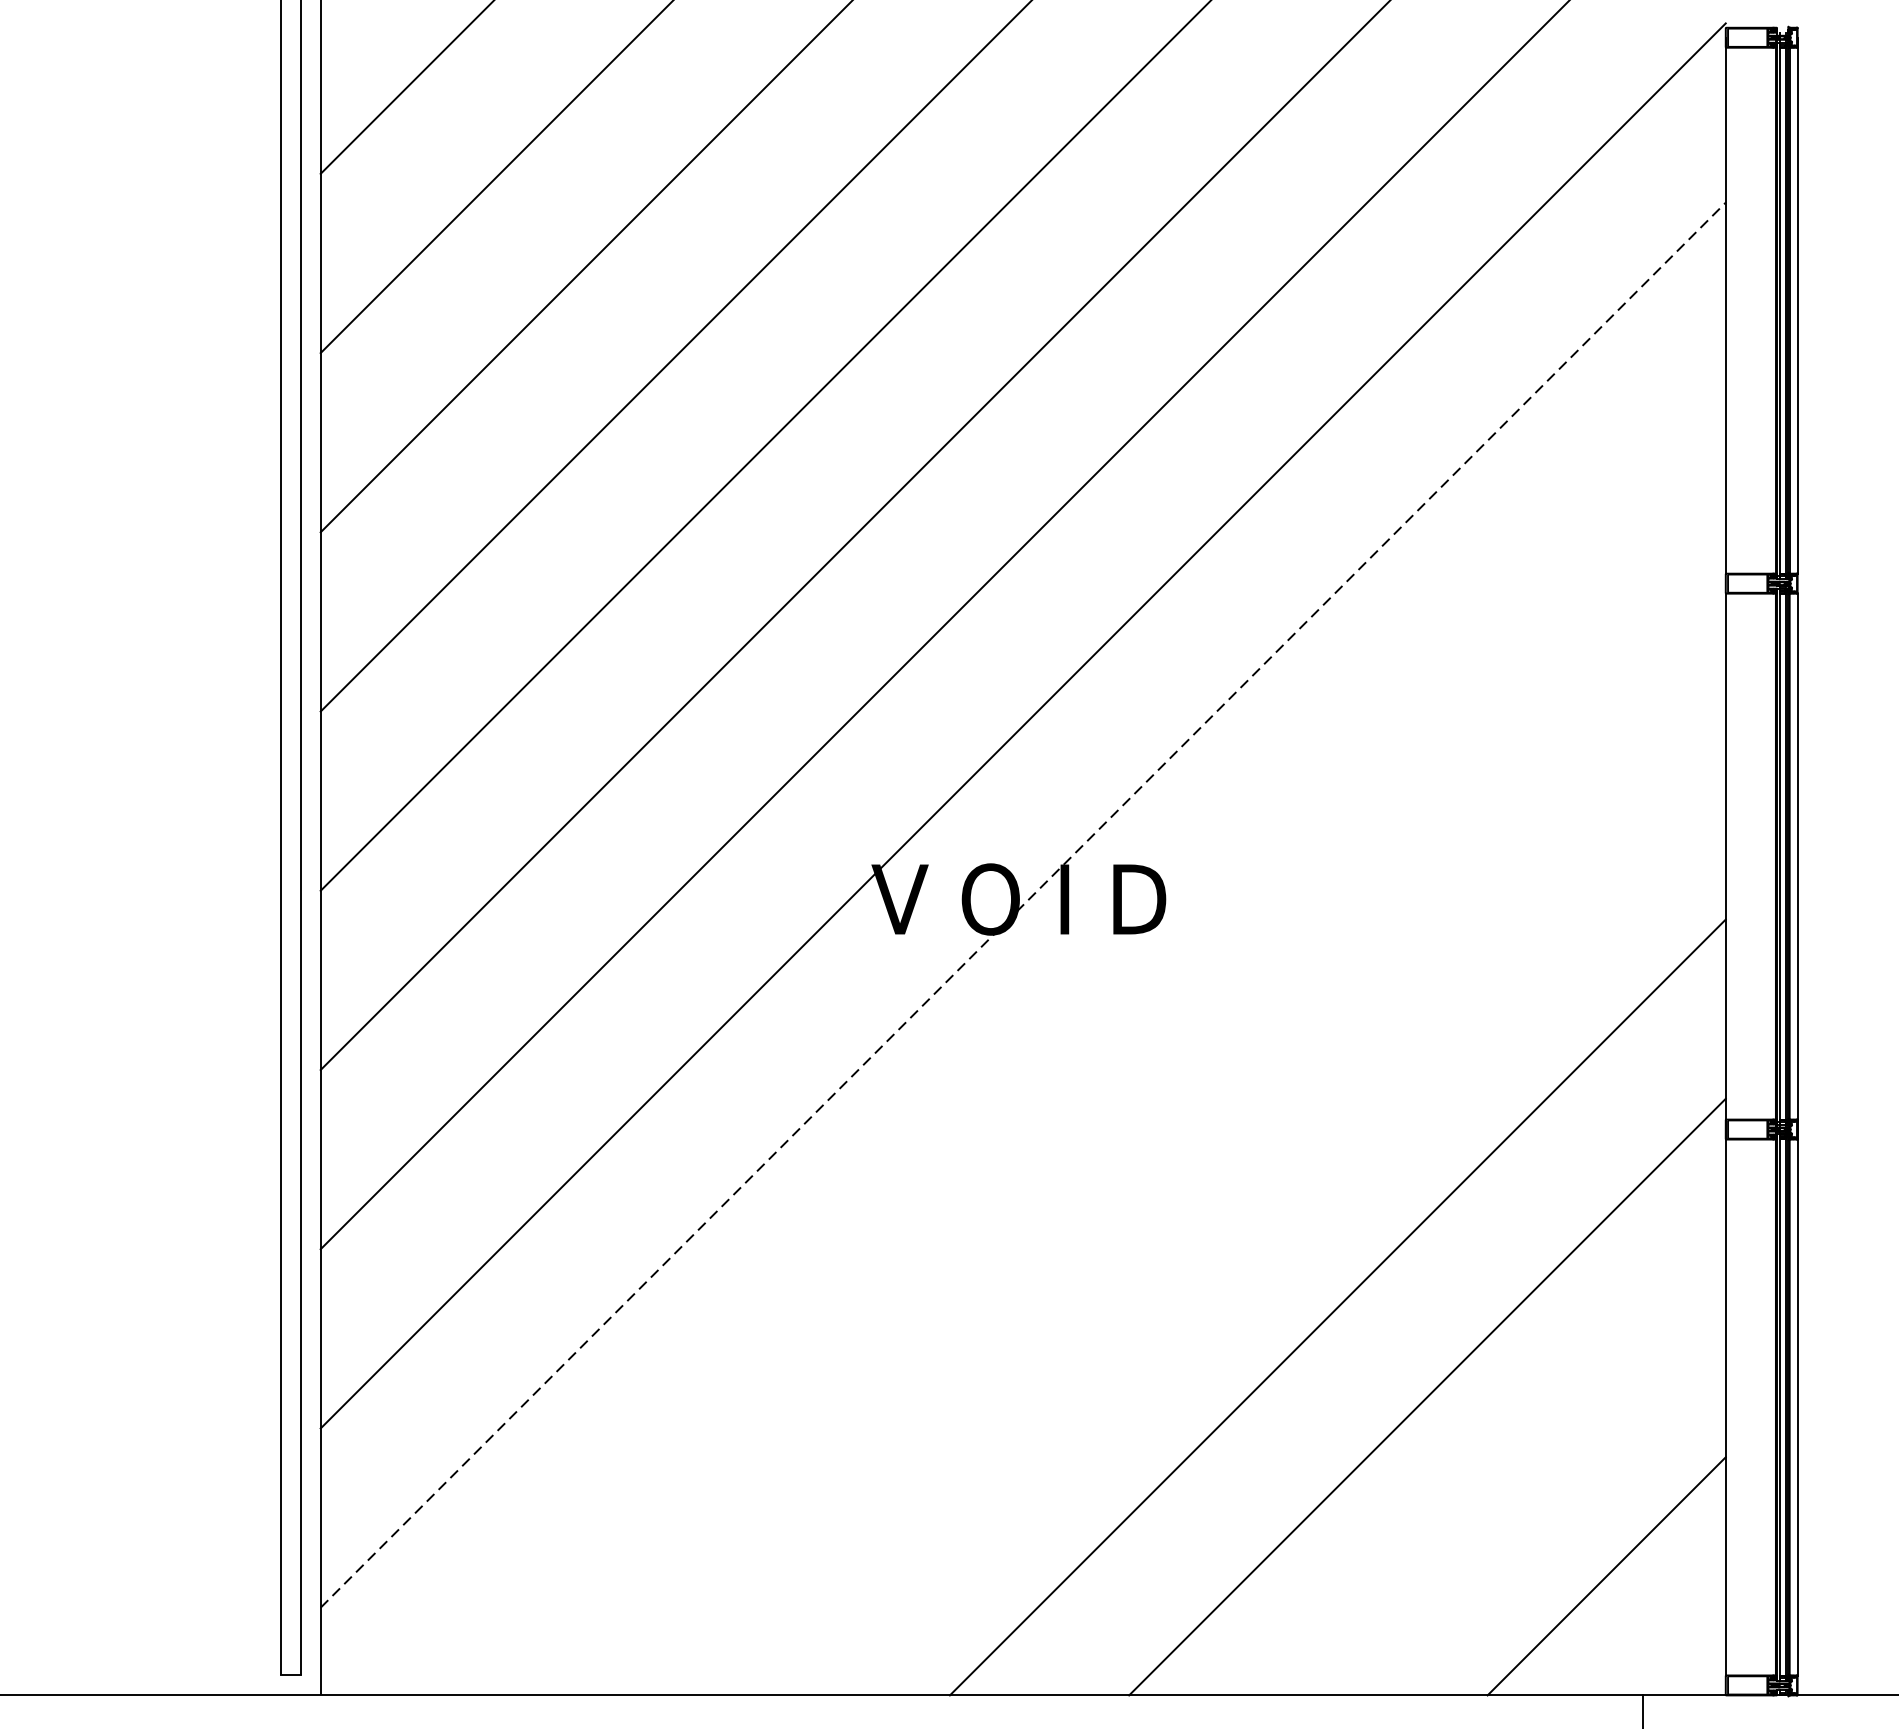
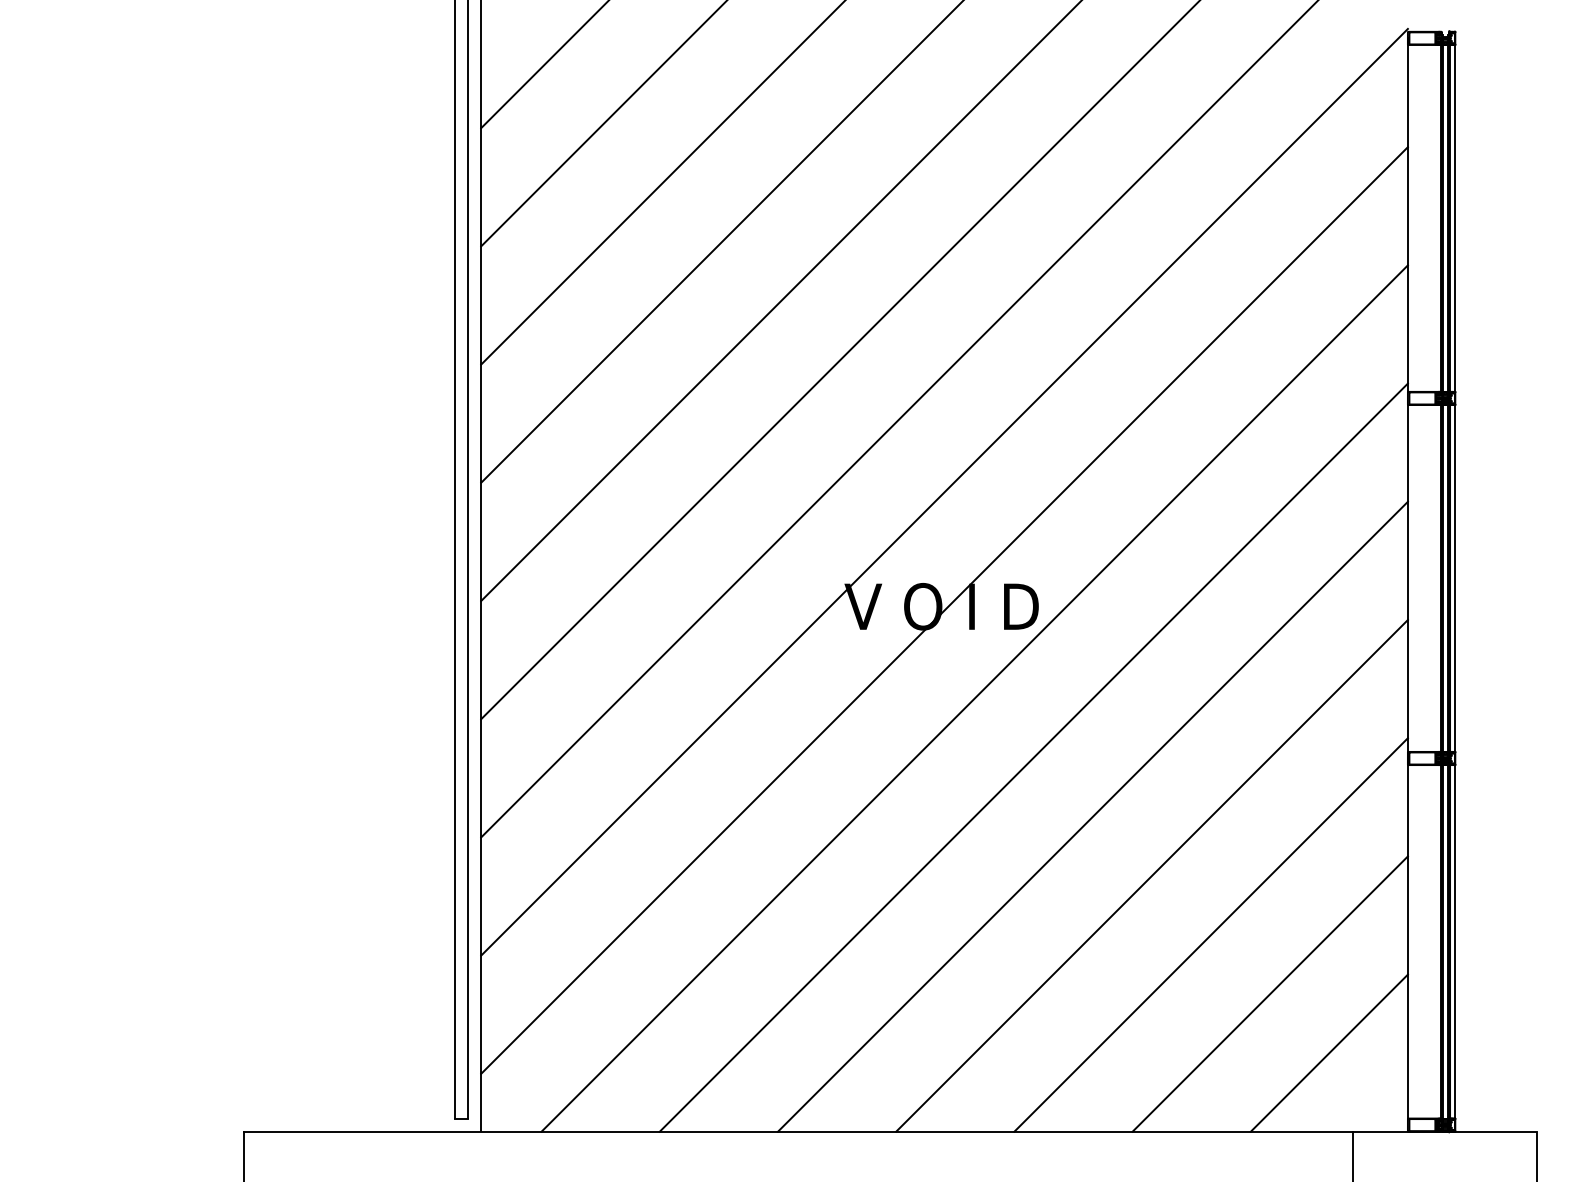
line: (1023, 905) -> (944, 610), dashed -> solid
line: (1068, 1038) -> (974, 698), added
line: (1158, 1128) -> (1033, 757), added
line: (1247, 1217) -> (1092, 816), added
line: (1515, 1485) -> (1269, 993), added

